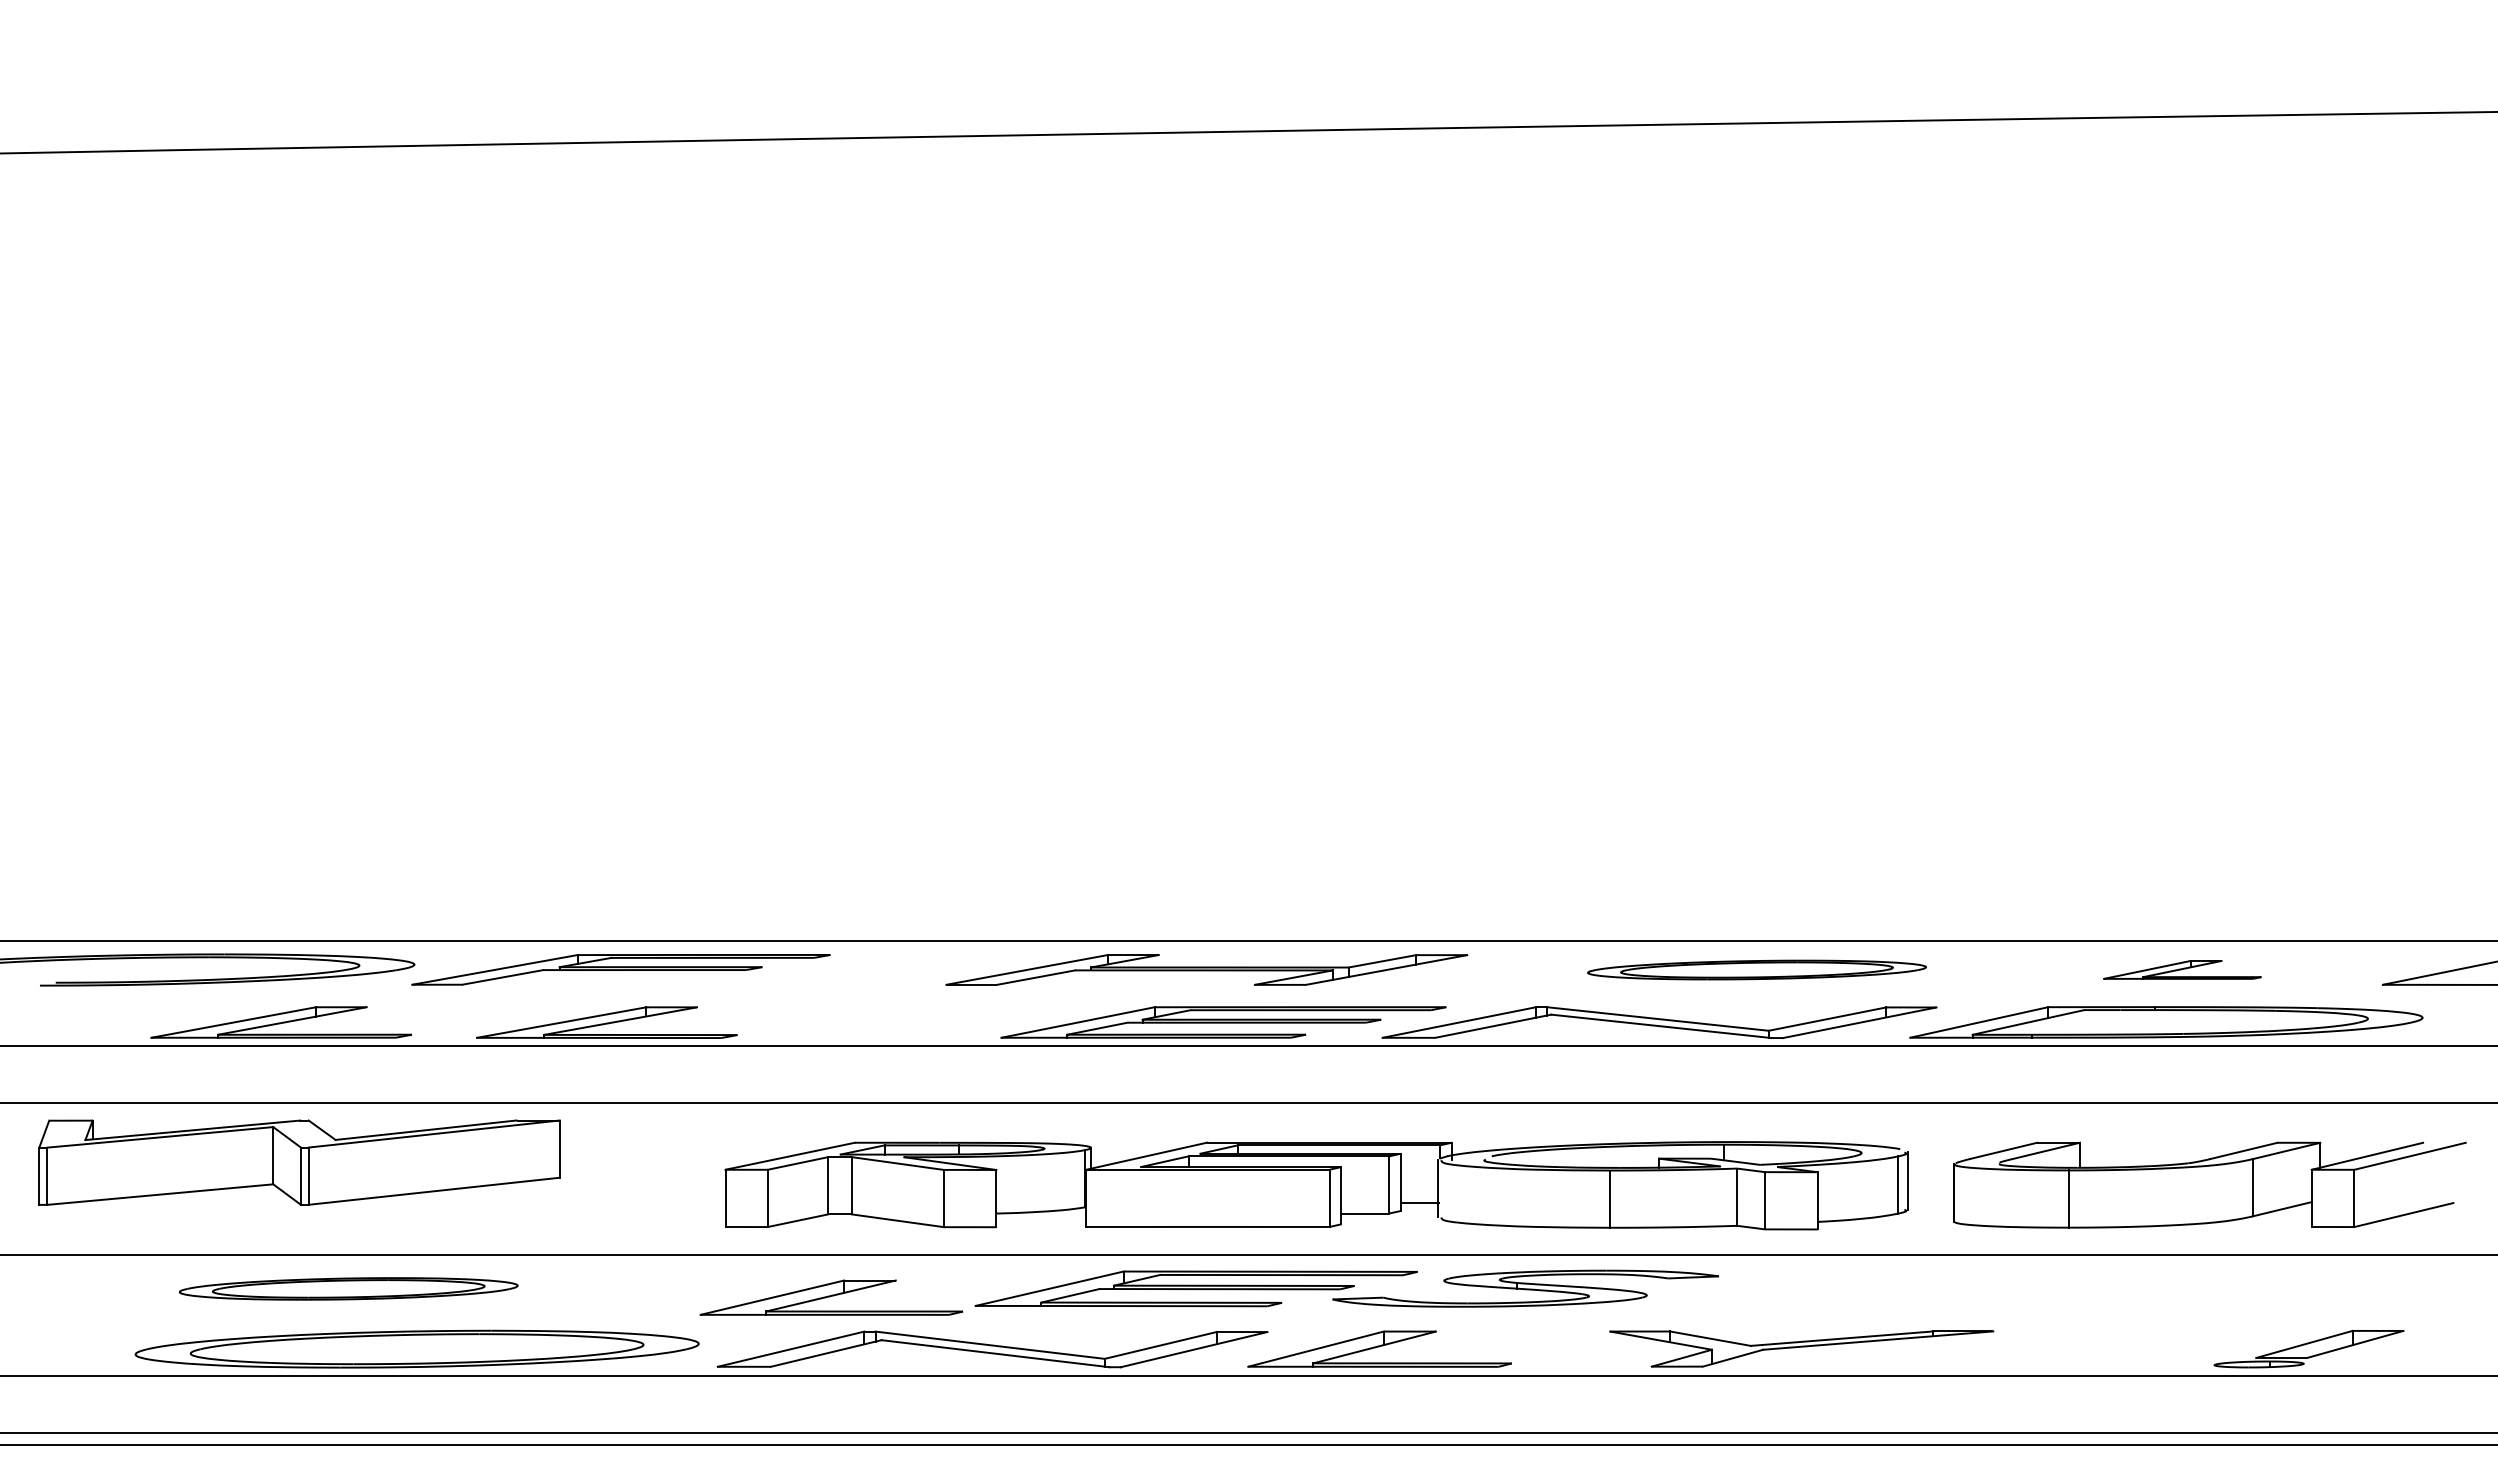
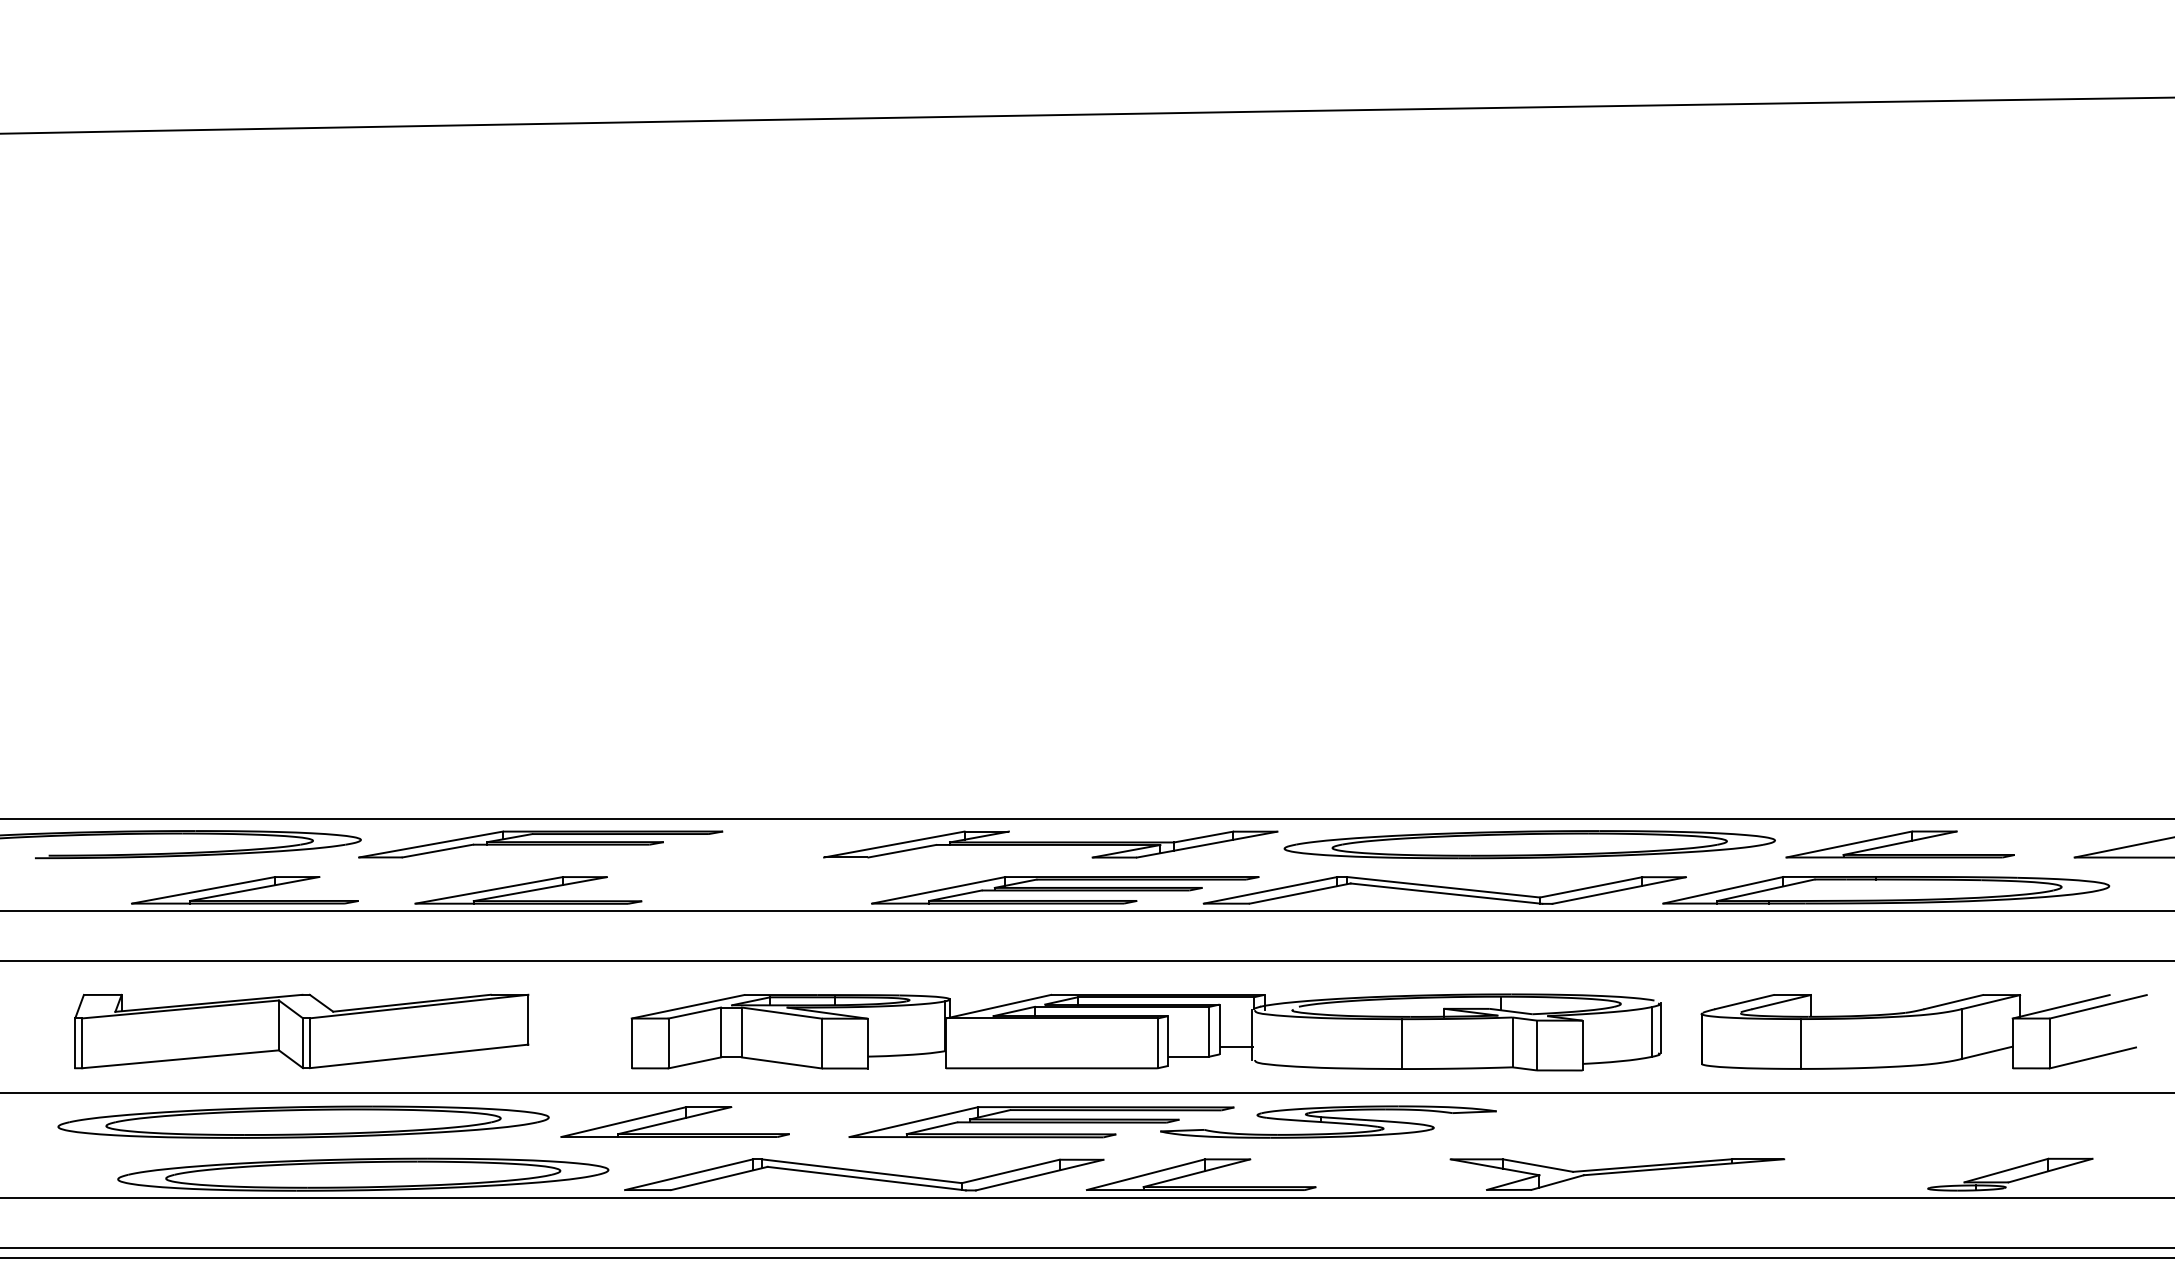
part: (1756, 969) -> (1529, 844), size x1.67
part: (2182, 969) -> (1900, 844), size x1.67
part: (299, 1162) -> (301, 1031), moved
part: (348, 1288) -> (303, 1121), size x1.67
part: (831, 1297) -> (675, 1121), moved
part: (1801, 1348) -> (1617, 1174), moved

